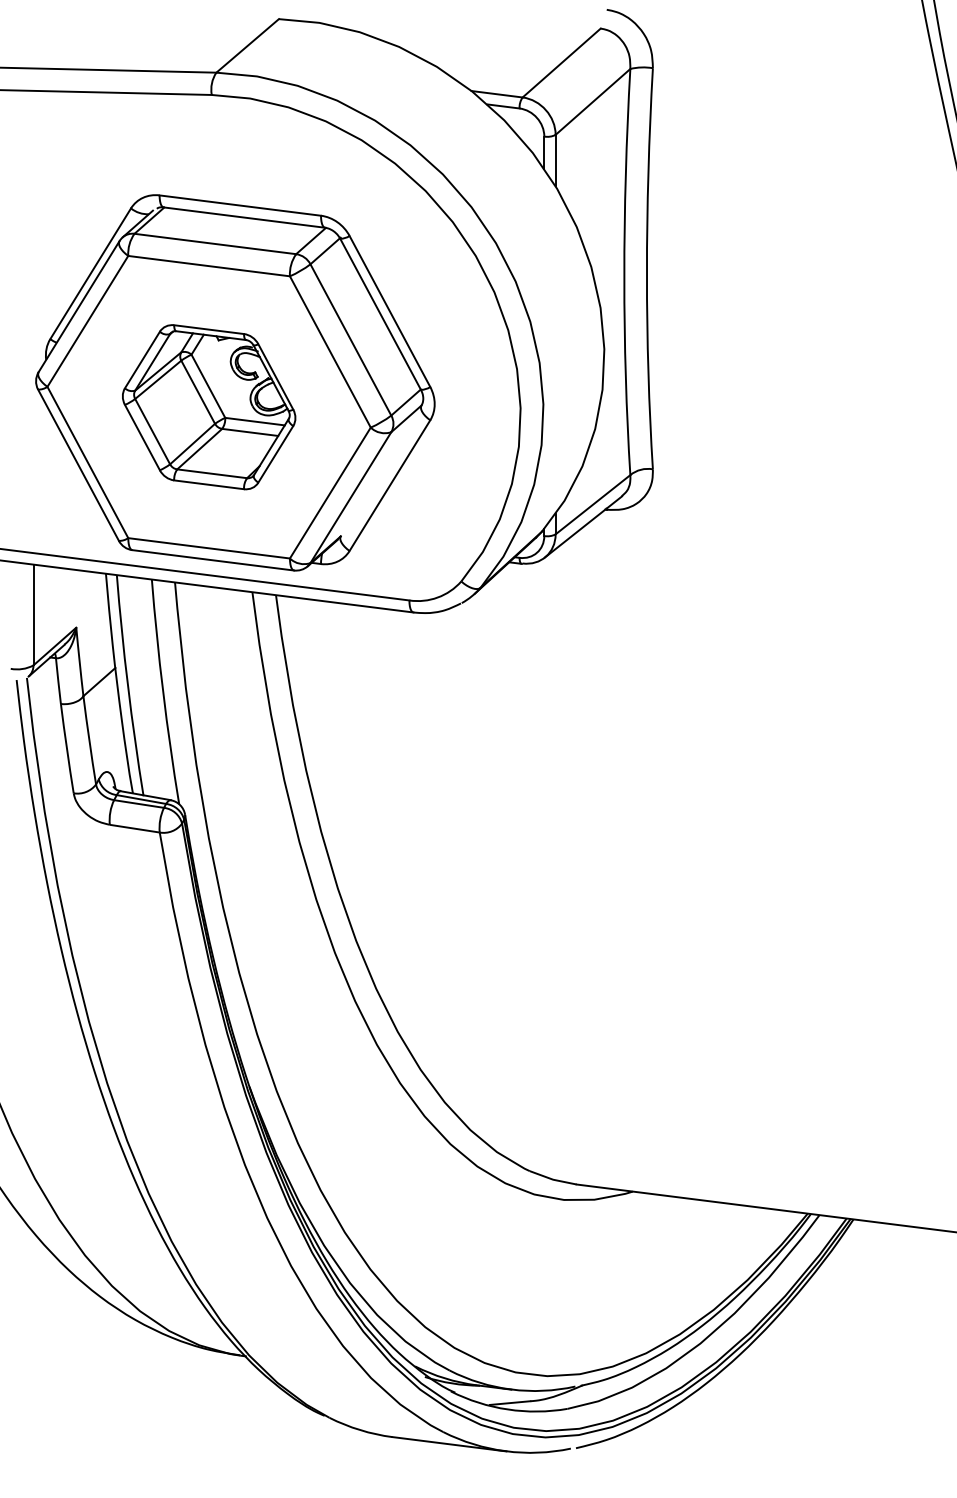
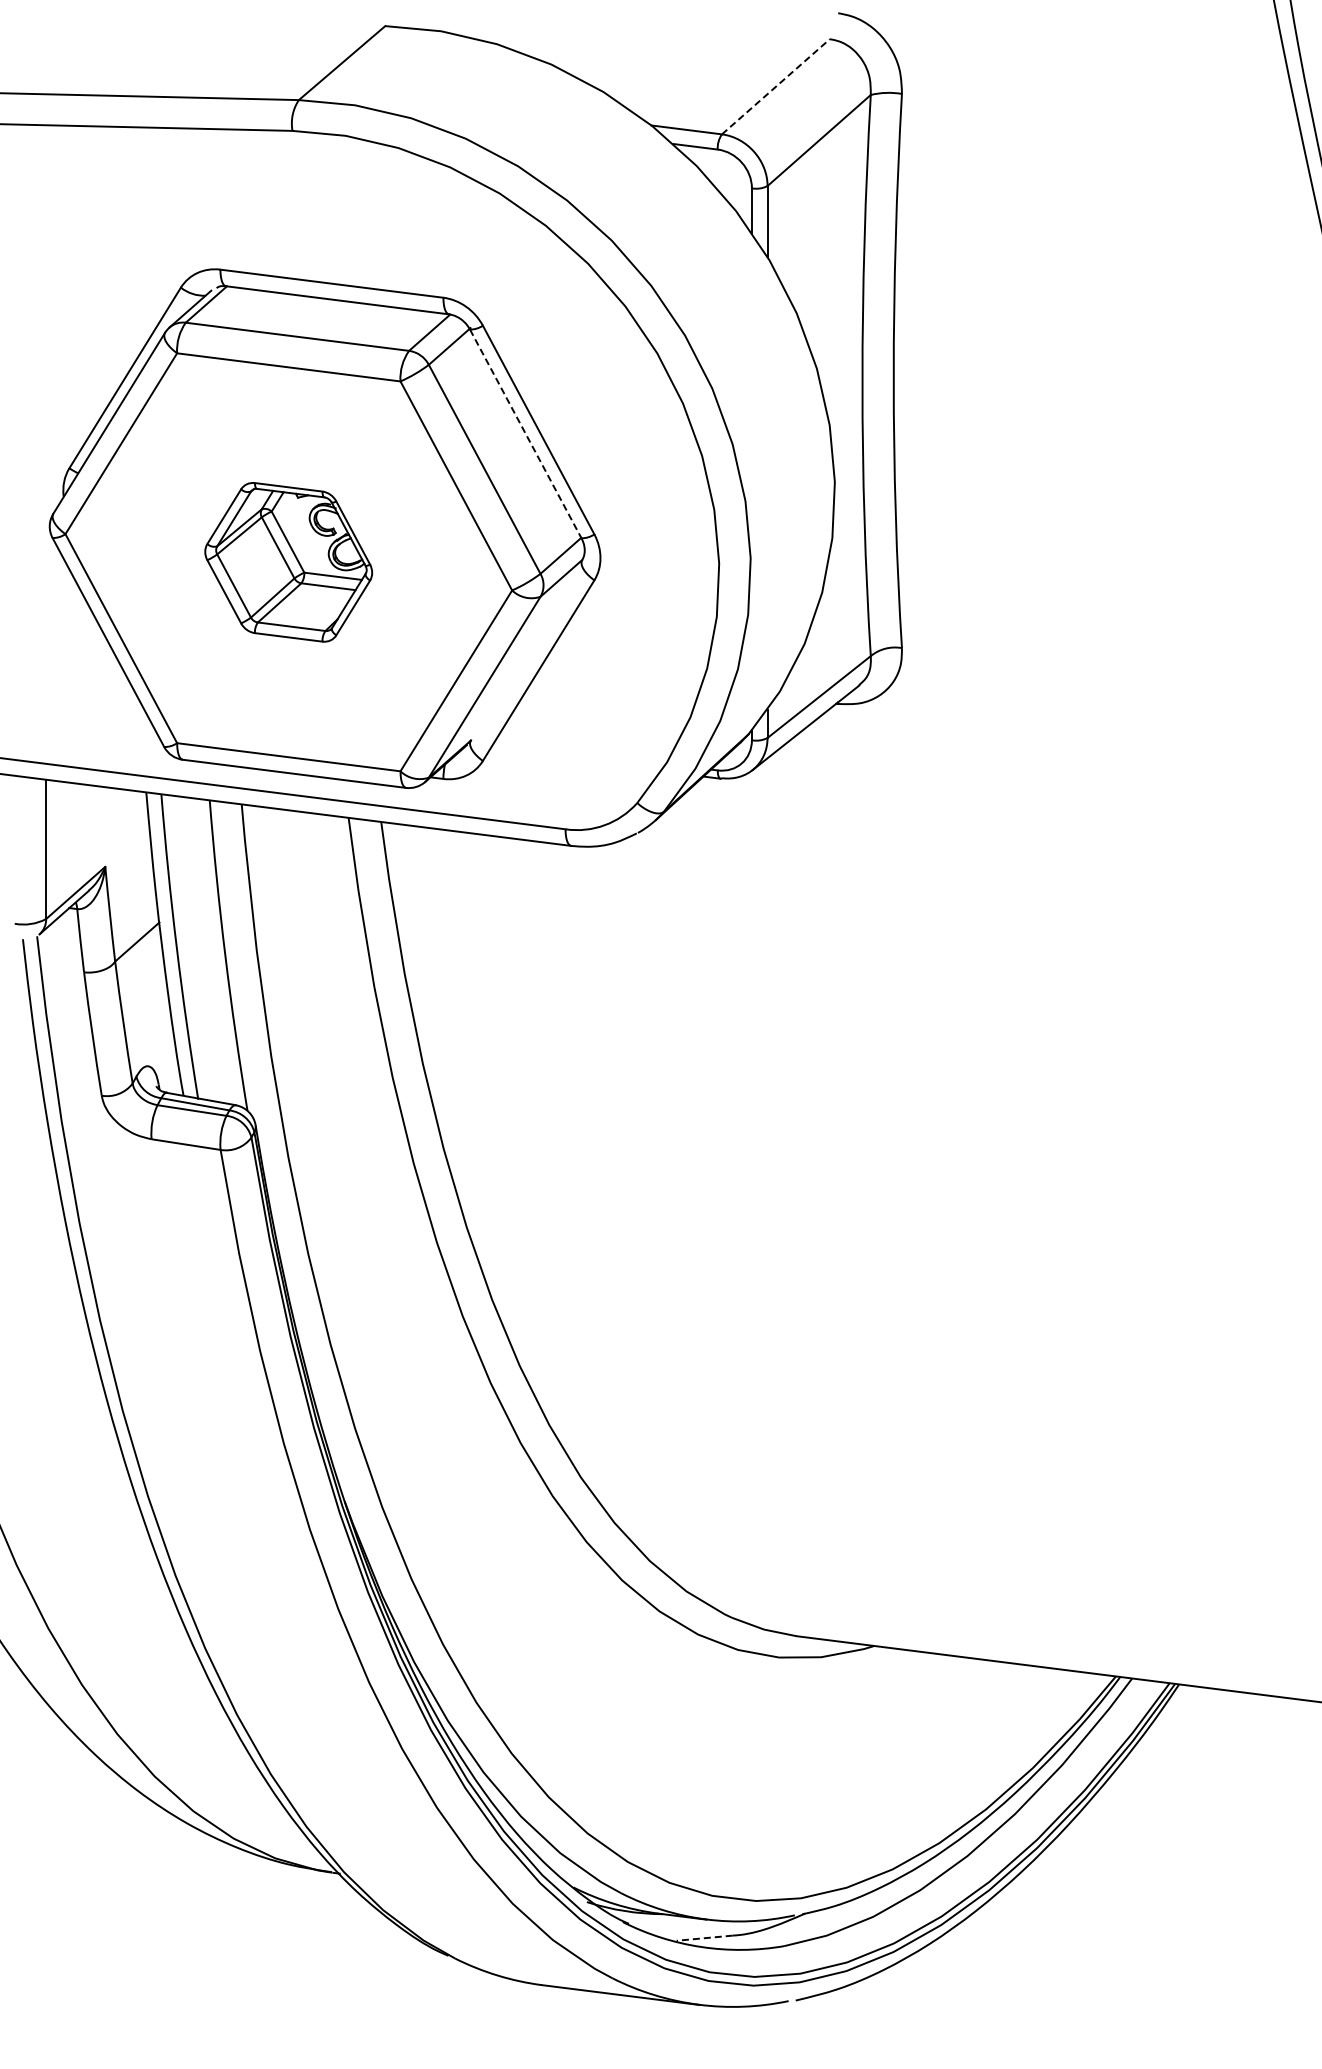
line: (561, 62) -> (775, 86), solid -> dashed
line: (381, 314) -> (526, 434), solid -> dashed
part: (208, 407) -> (288, 562), size x0.7
line: (509, 1403) -> (704, 1938), solid -> dashed

